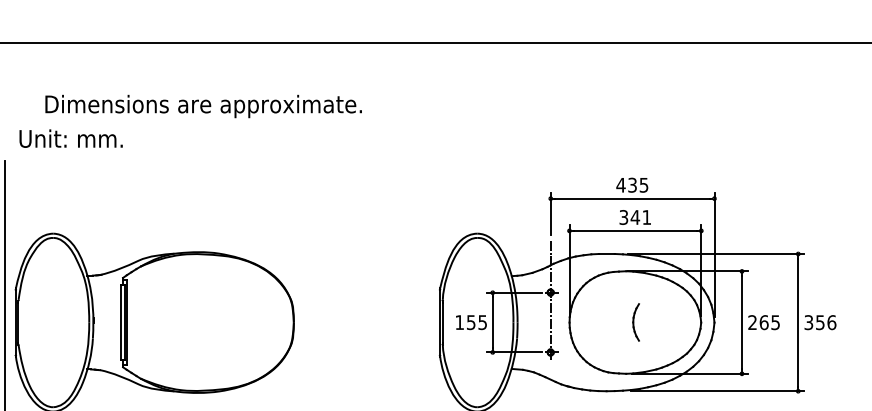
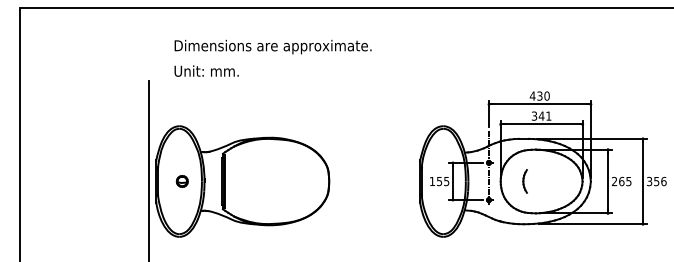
text: (70, 137) -> (206, 70), moved
text: (643, 184) -> (546, 95), 435 -> 430
part: (56, 322) -> (181, 181), added
part: (635, 322) -> (524, 181), moved

